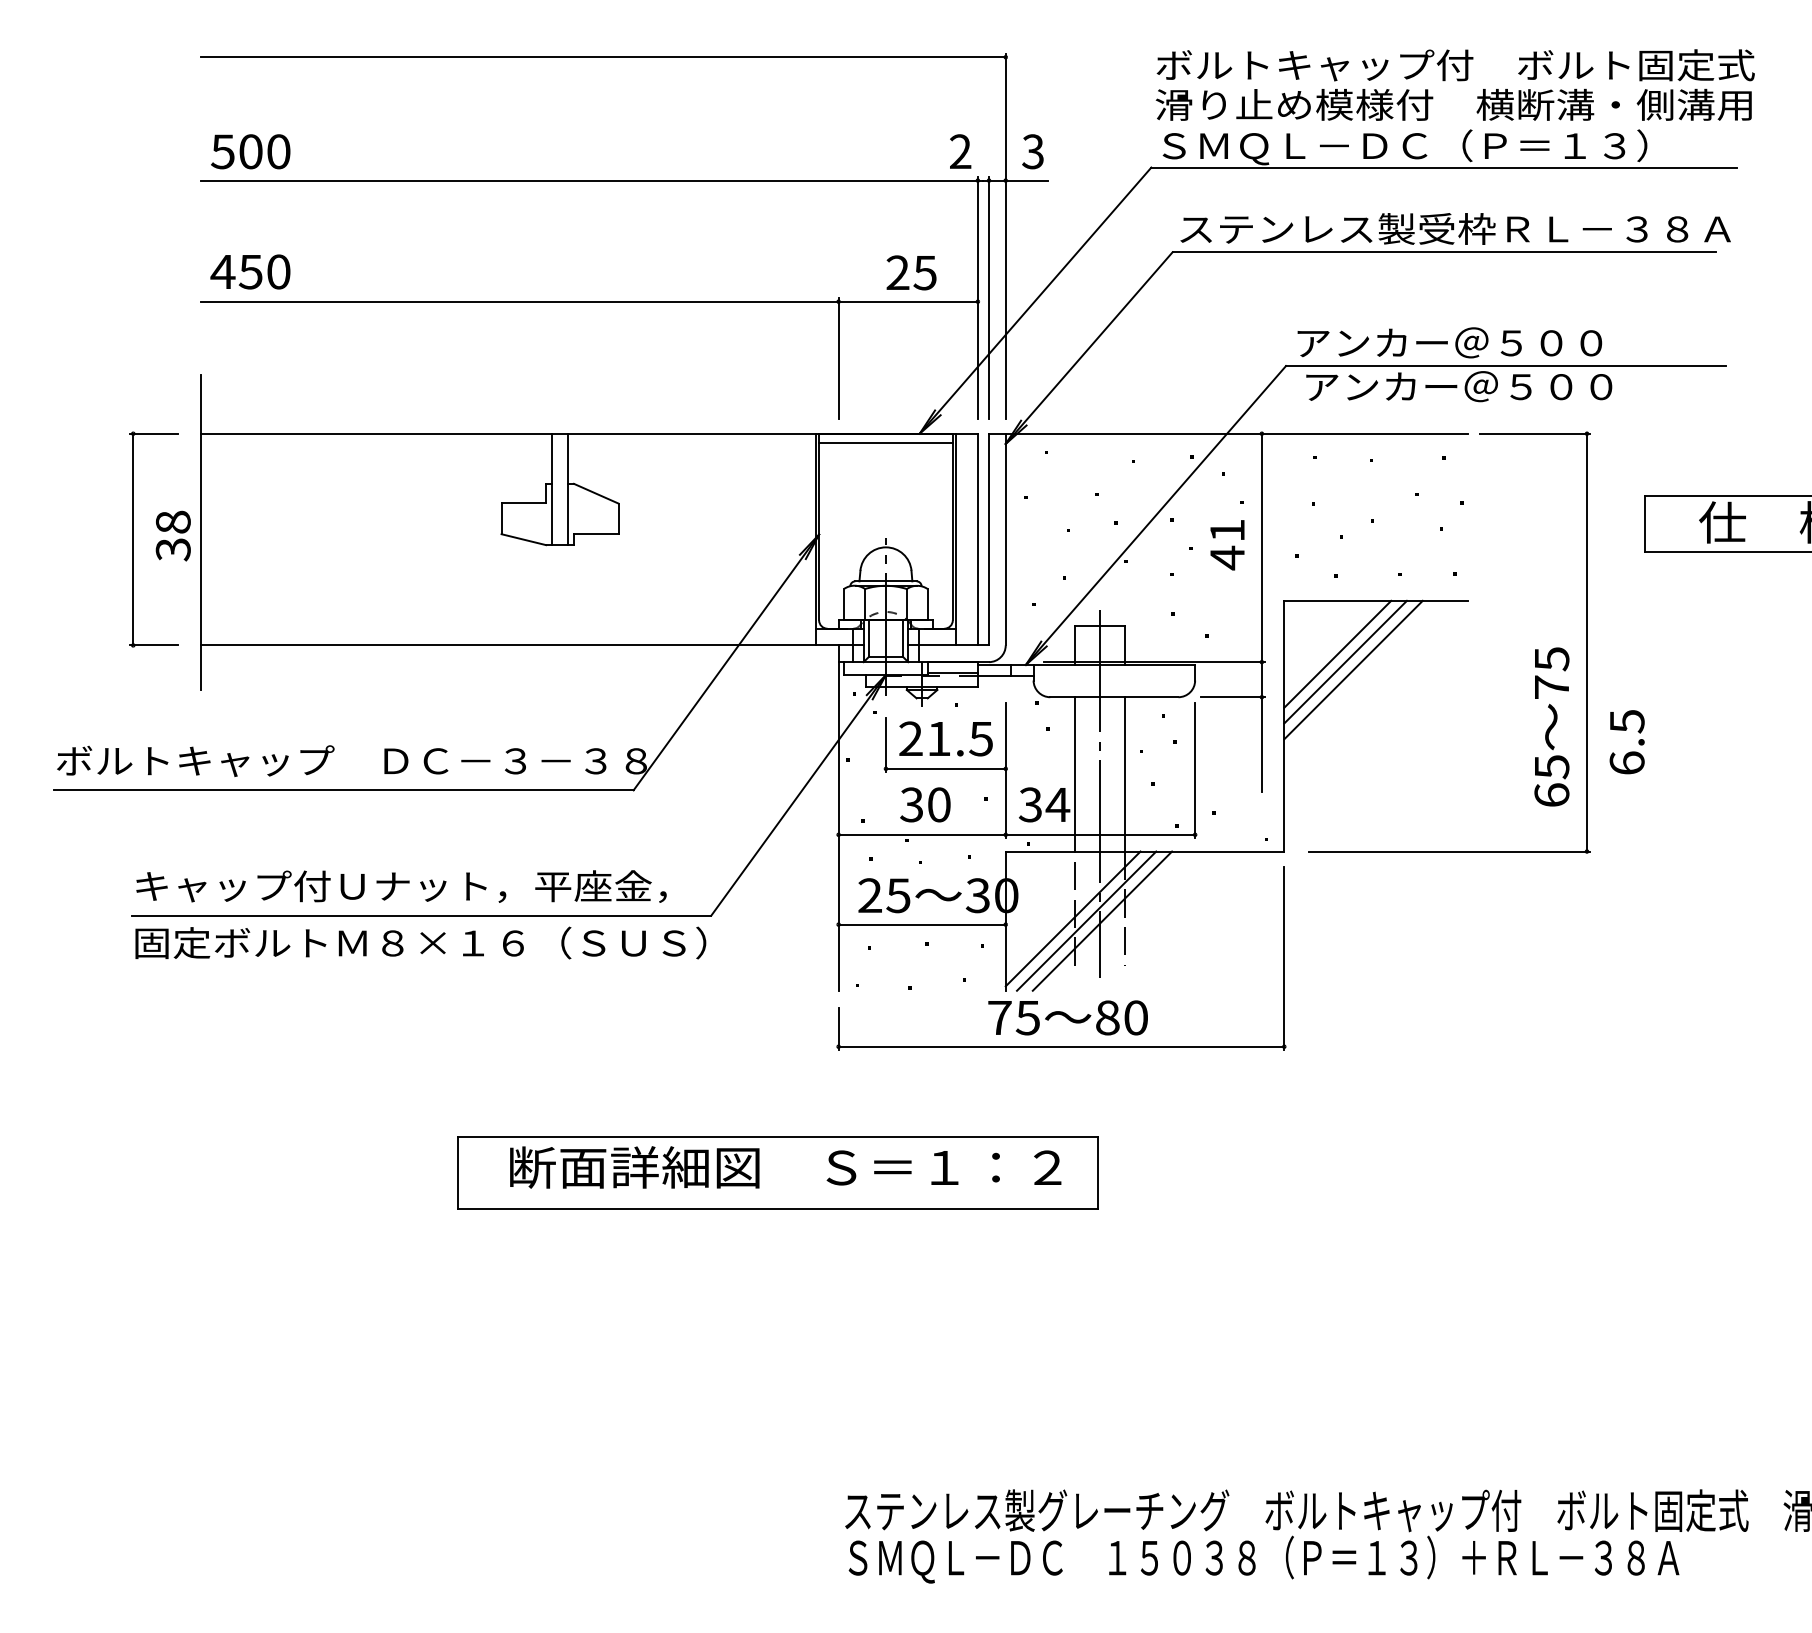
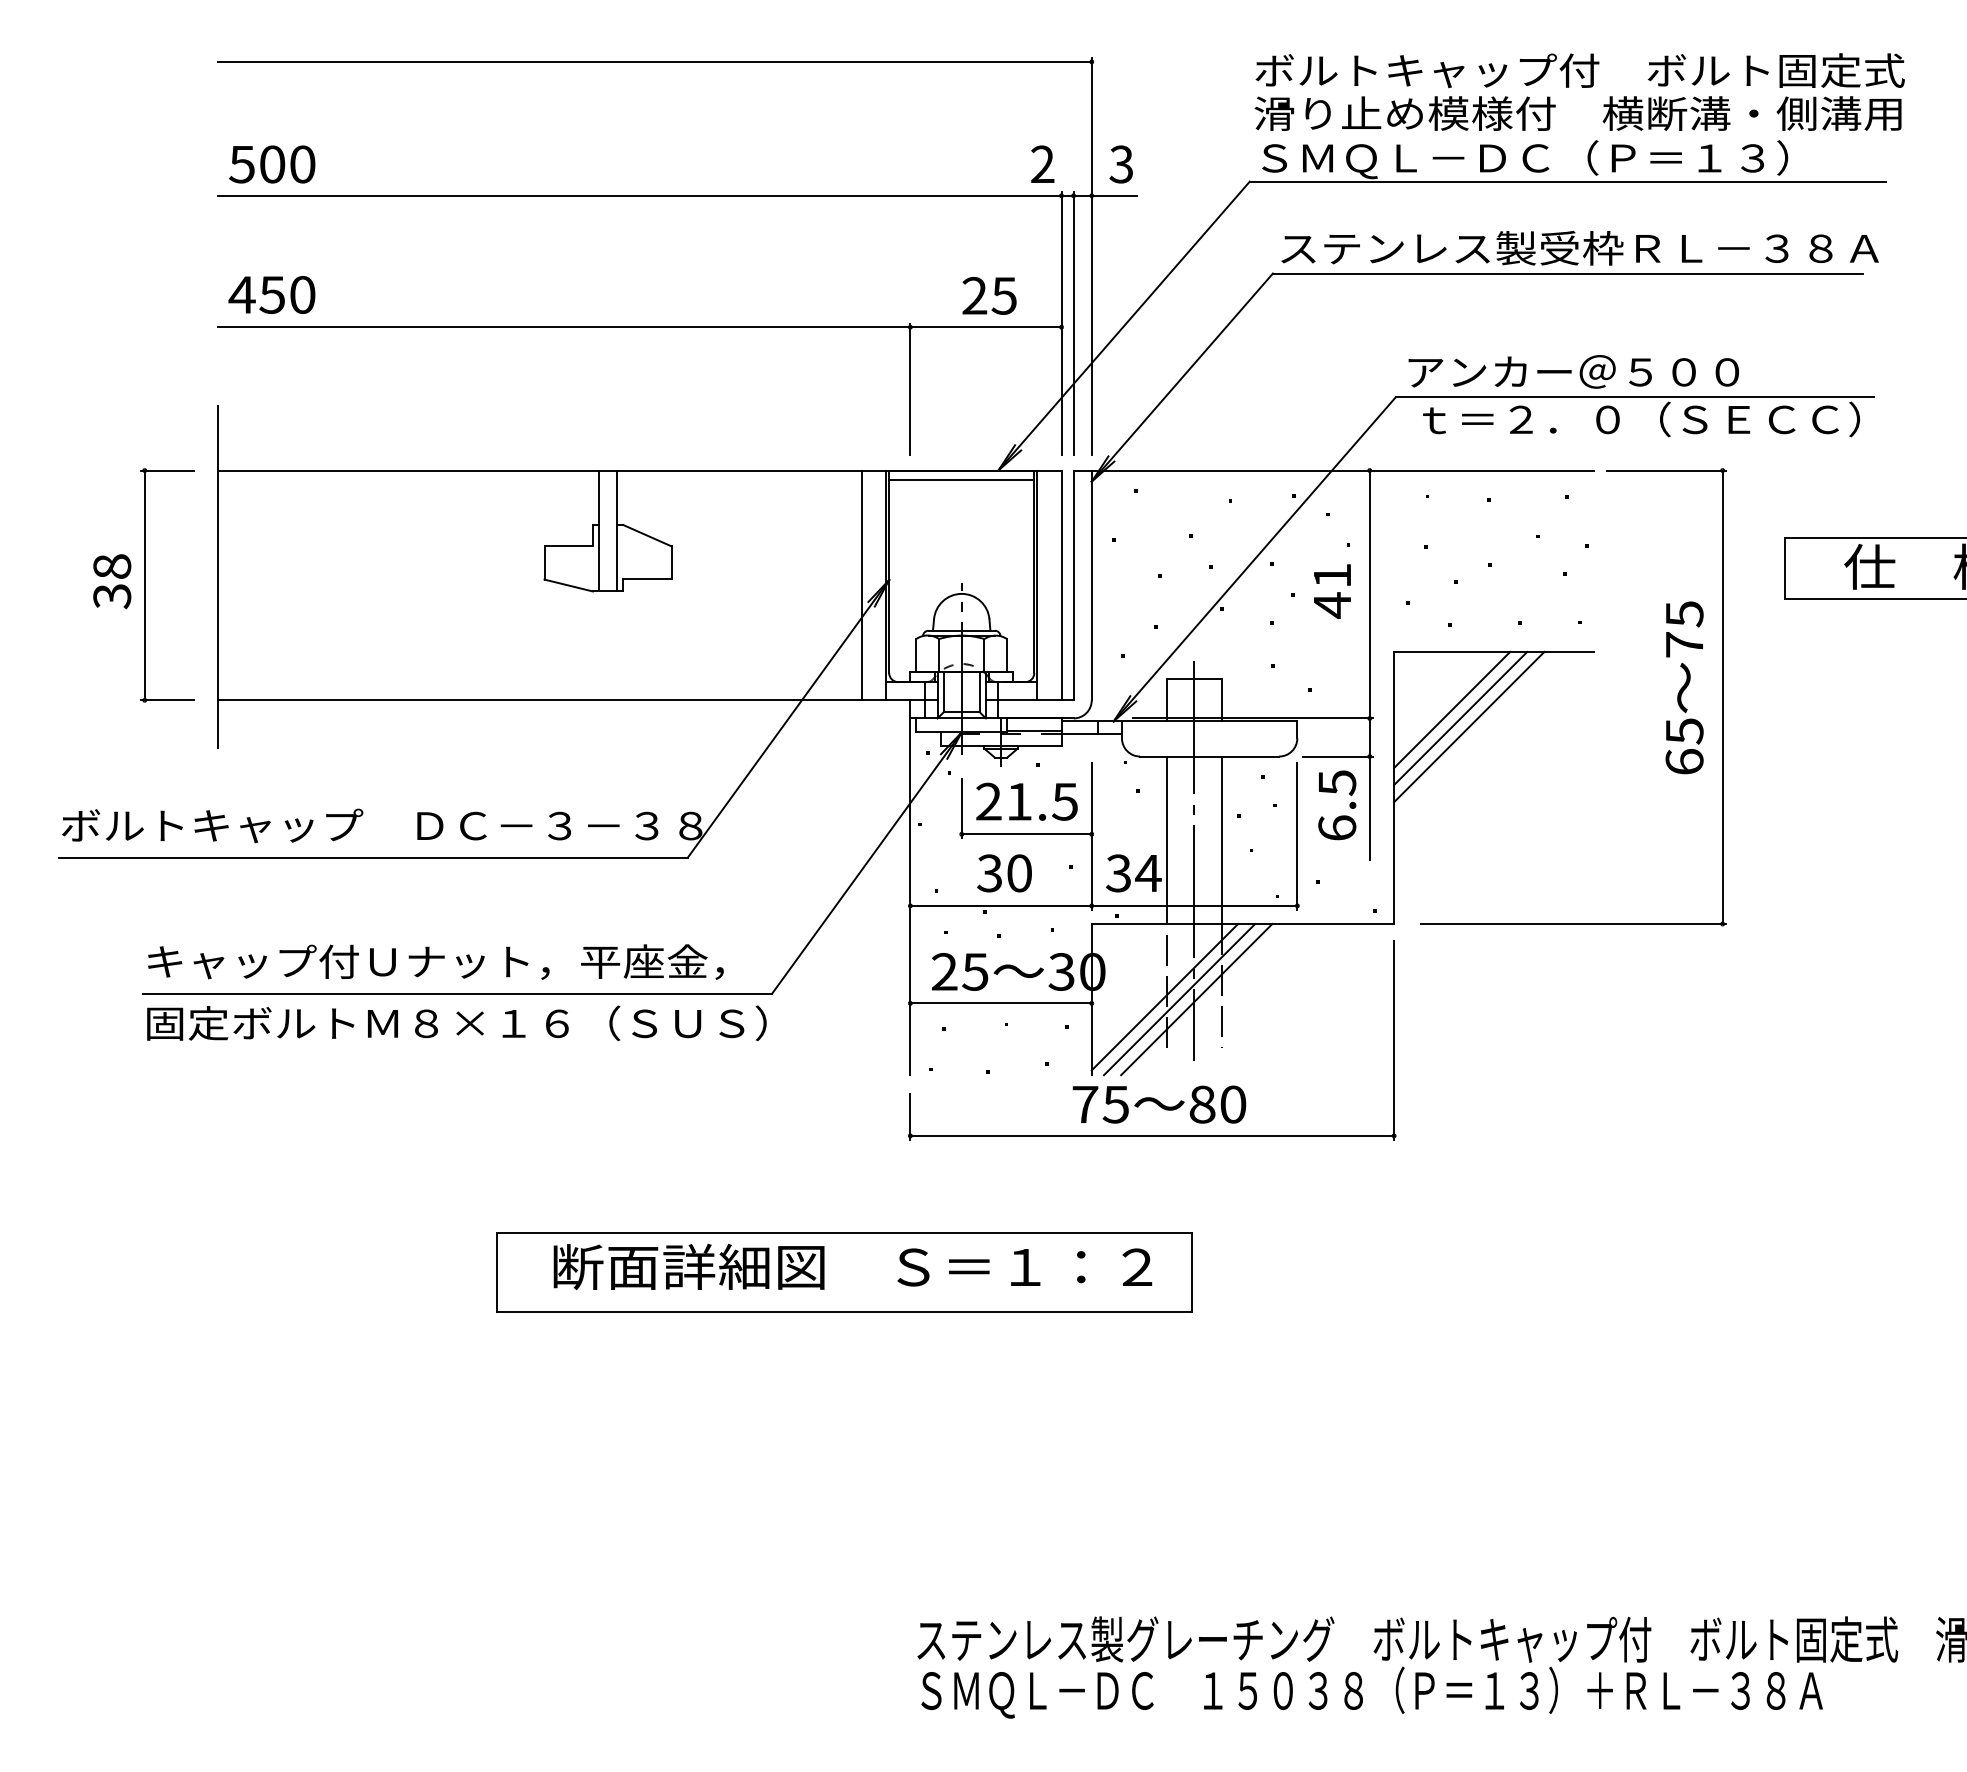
text: (1510, 386) -> (1639, 419), アンカー＠５００ -> ｔ＝２．０（ＳＥＣＣ）
text: (173, 535) -> (112, 581), moved
line: (793, 539) -> (861, 585), added
text: (1551, 726) -> (1684, 687), moved
text: (1627, 742) -> (1337, 805), moved

